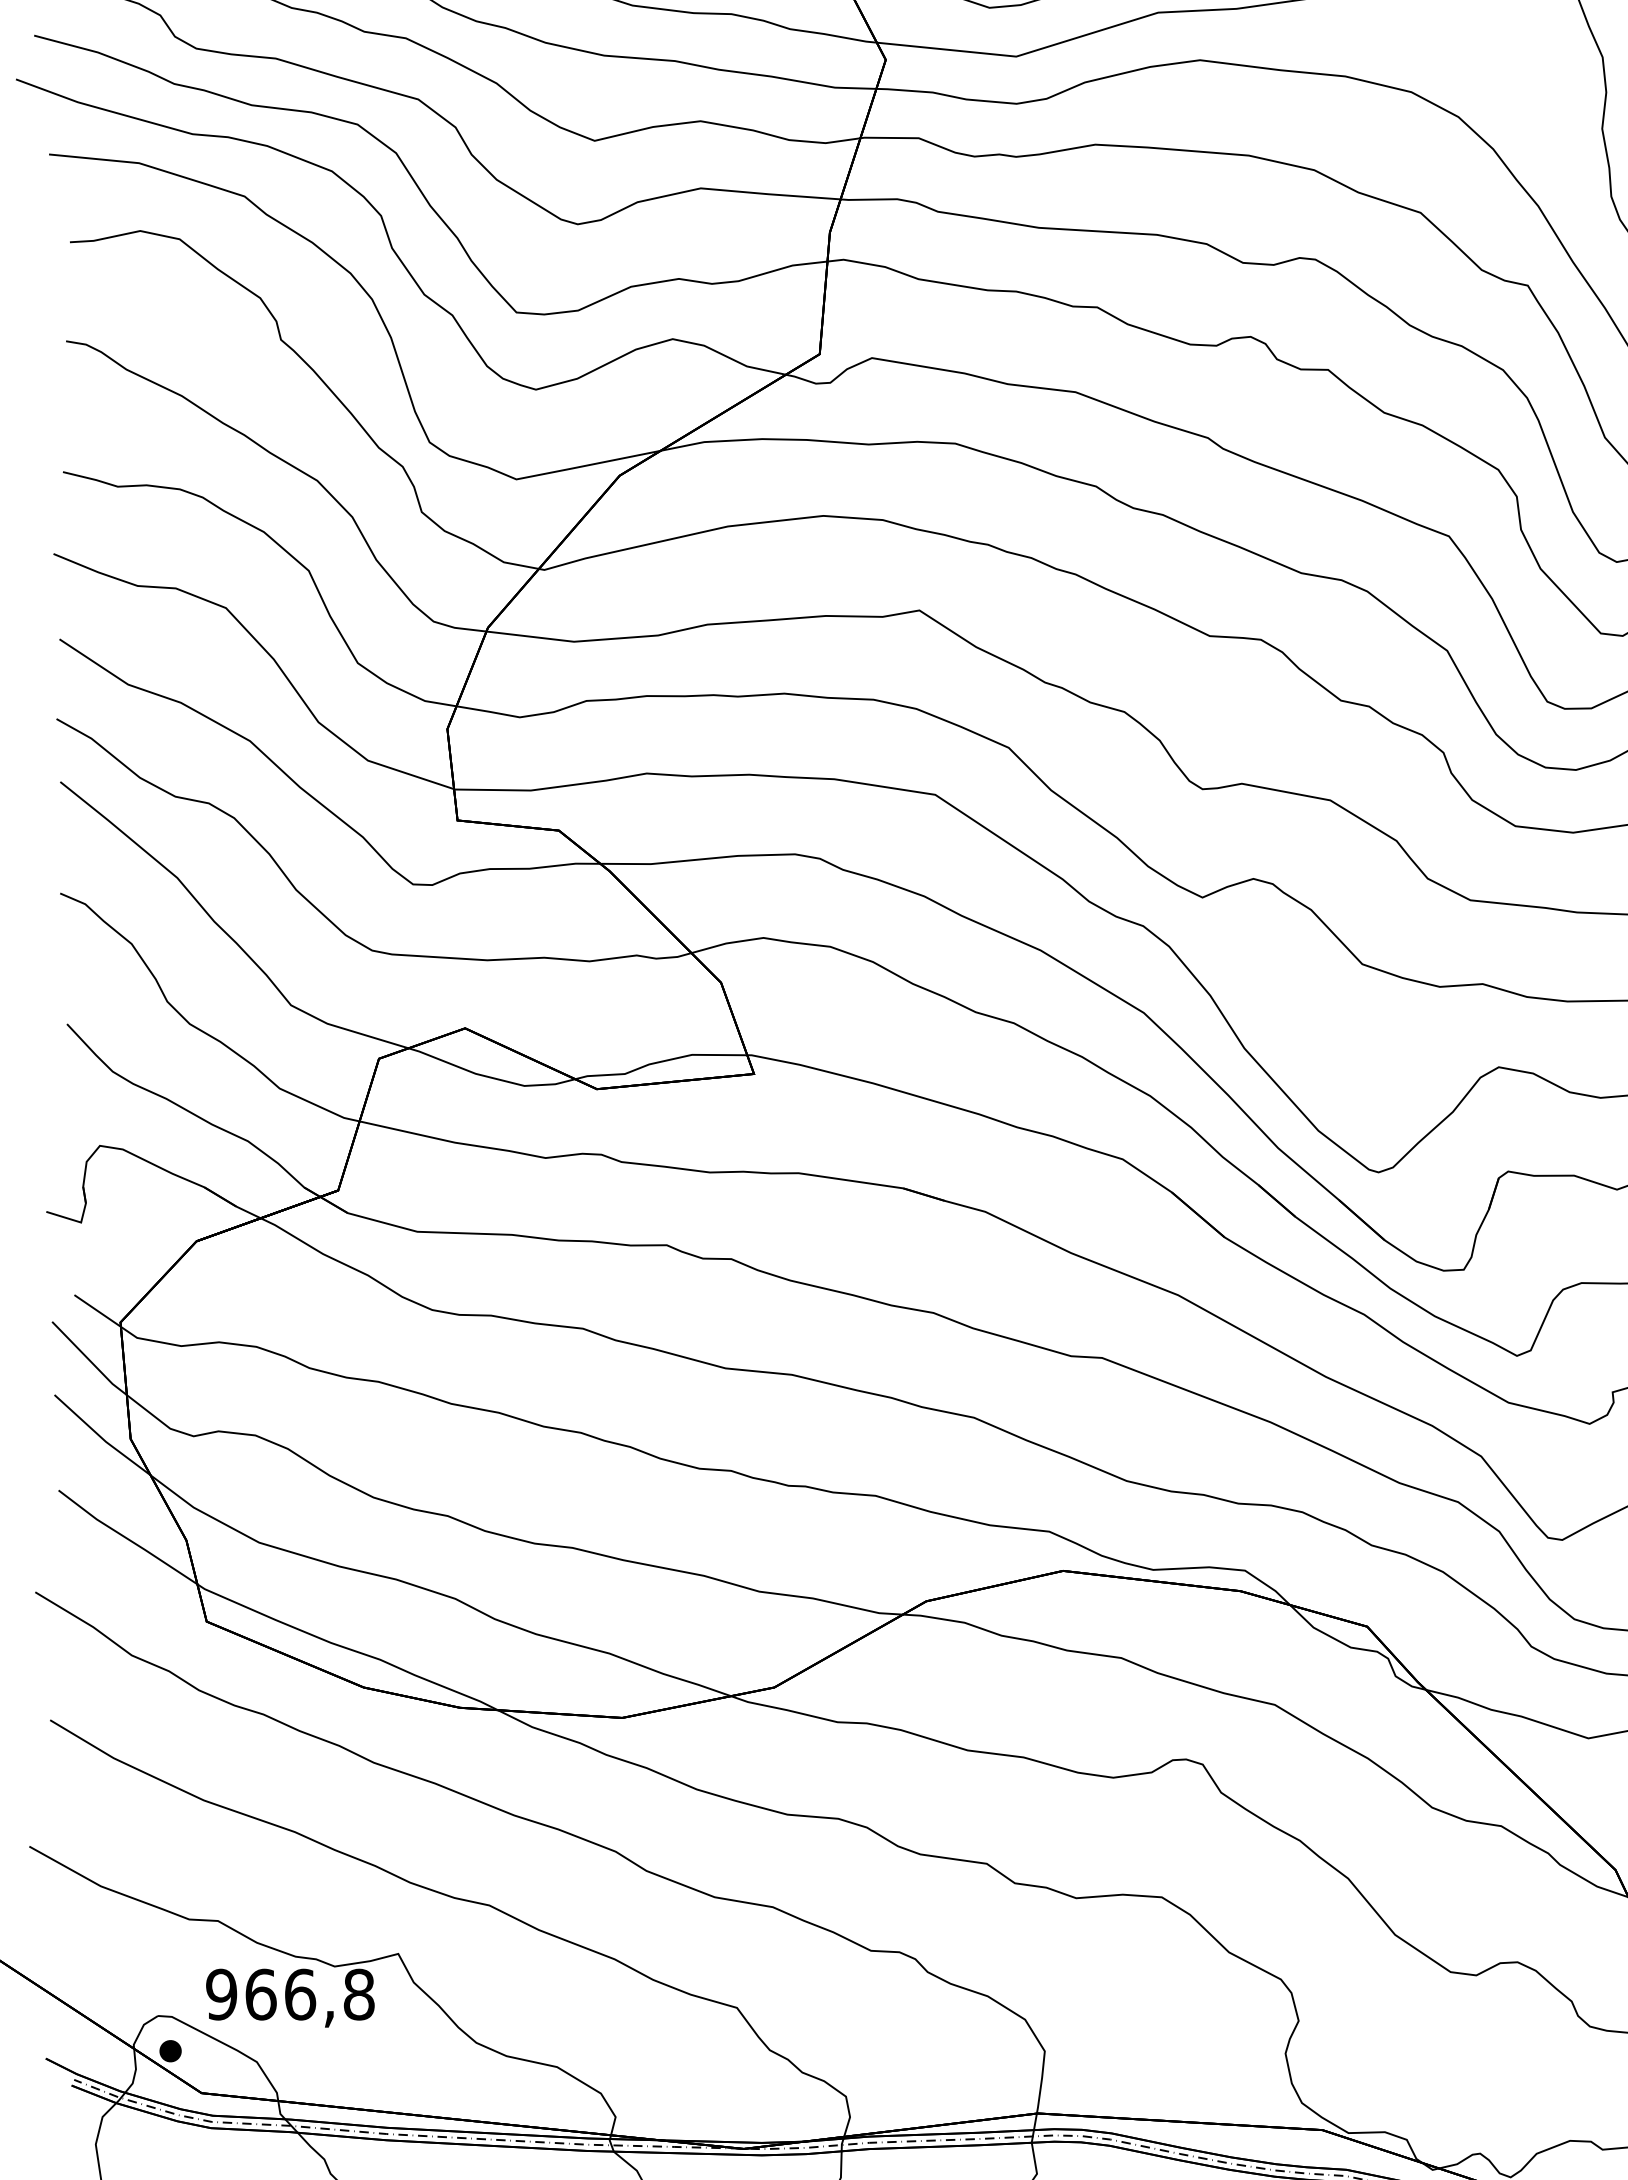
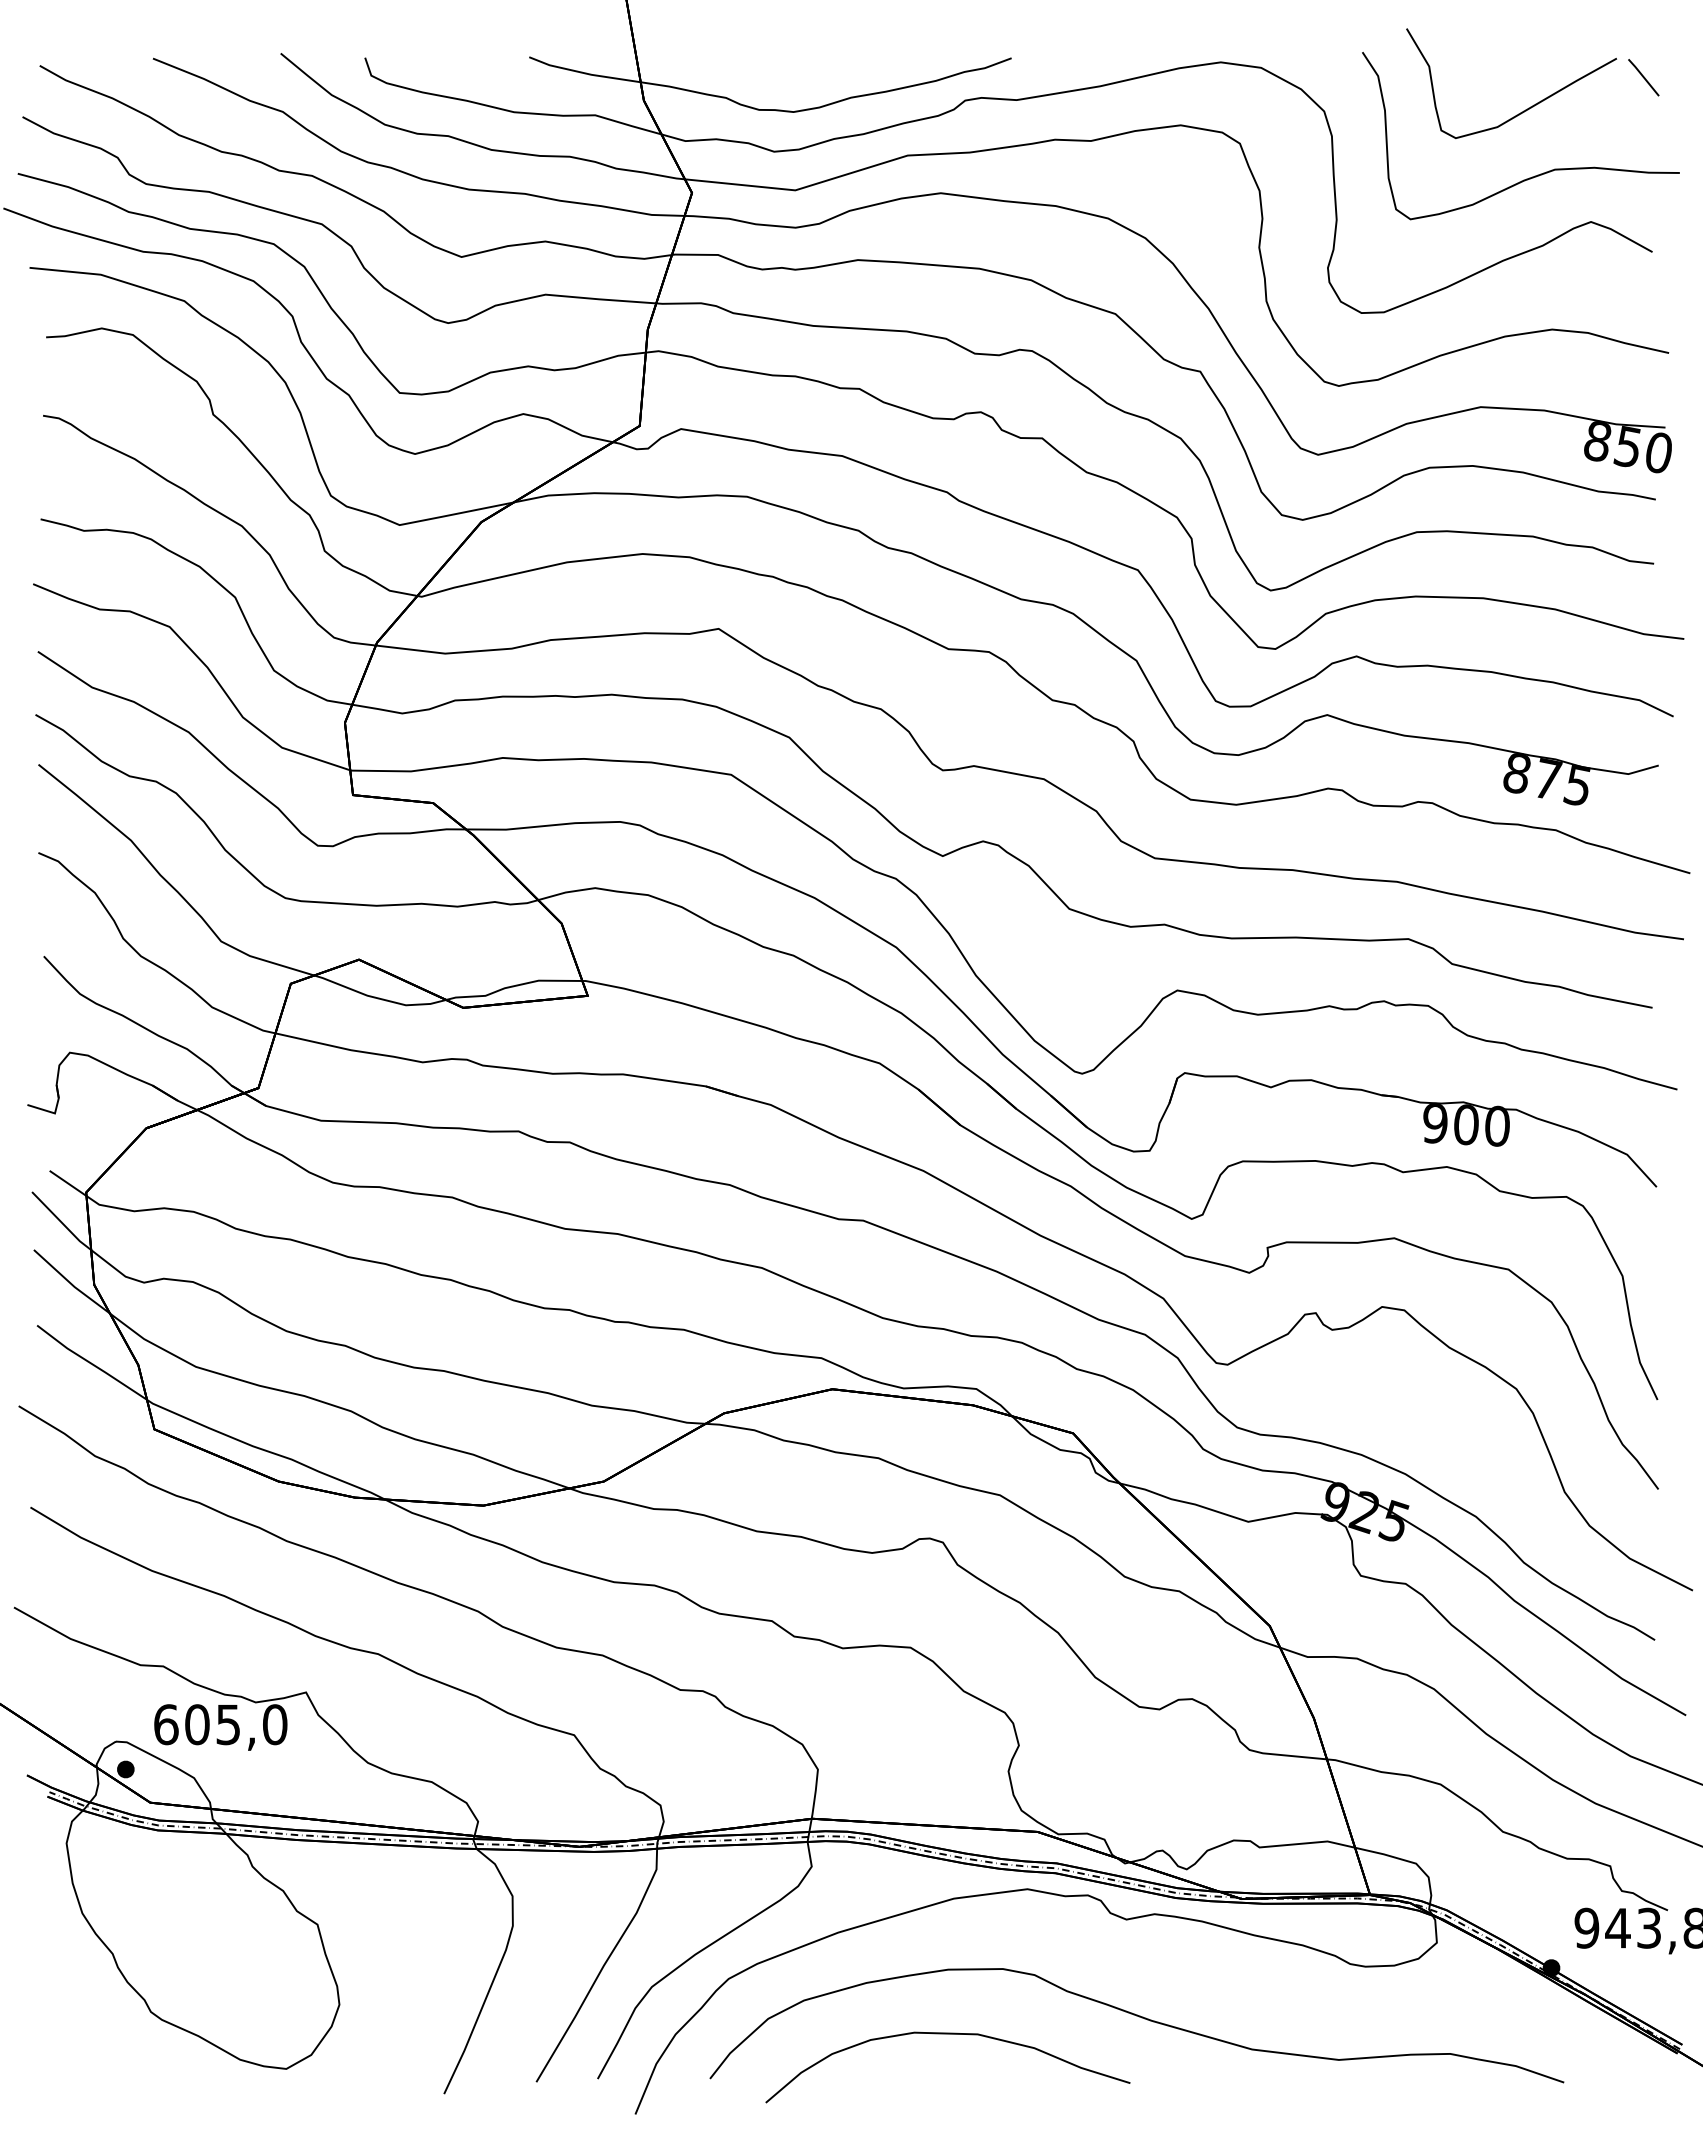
text: (290, 1994) -> (220, 1724), 966,8 -> 605,0

